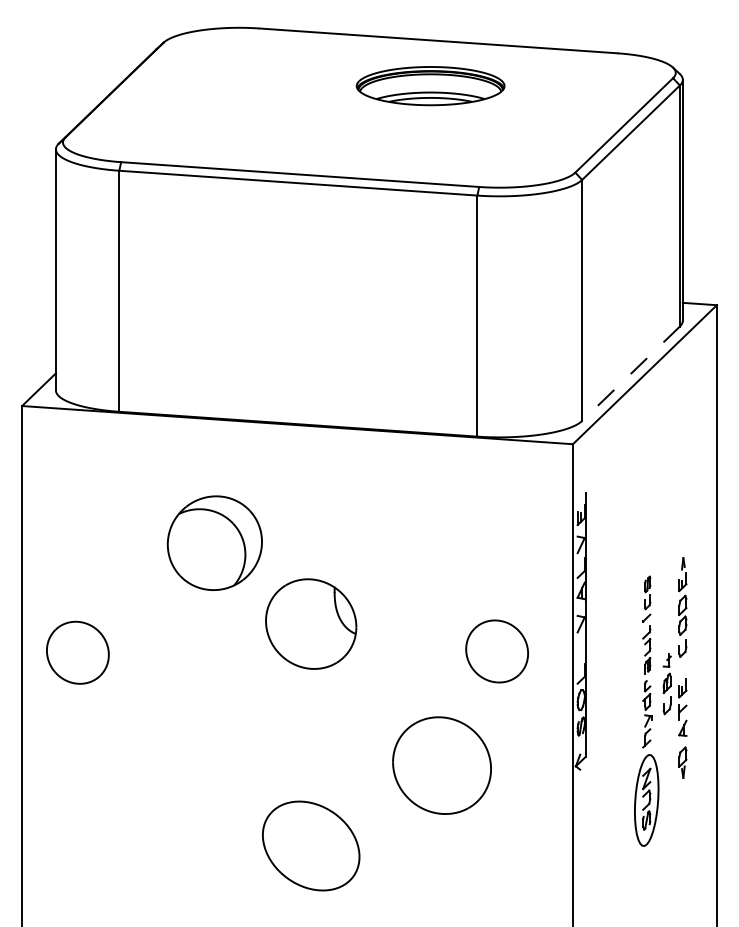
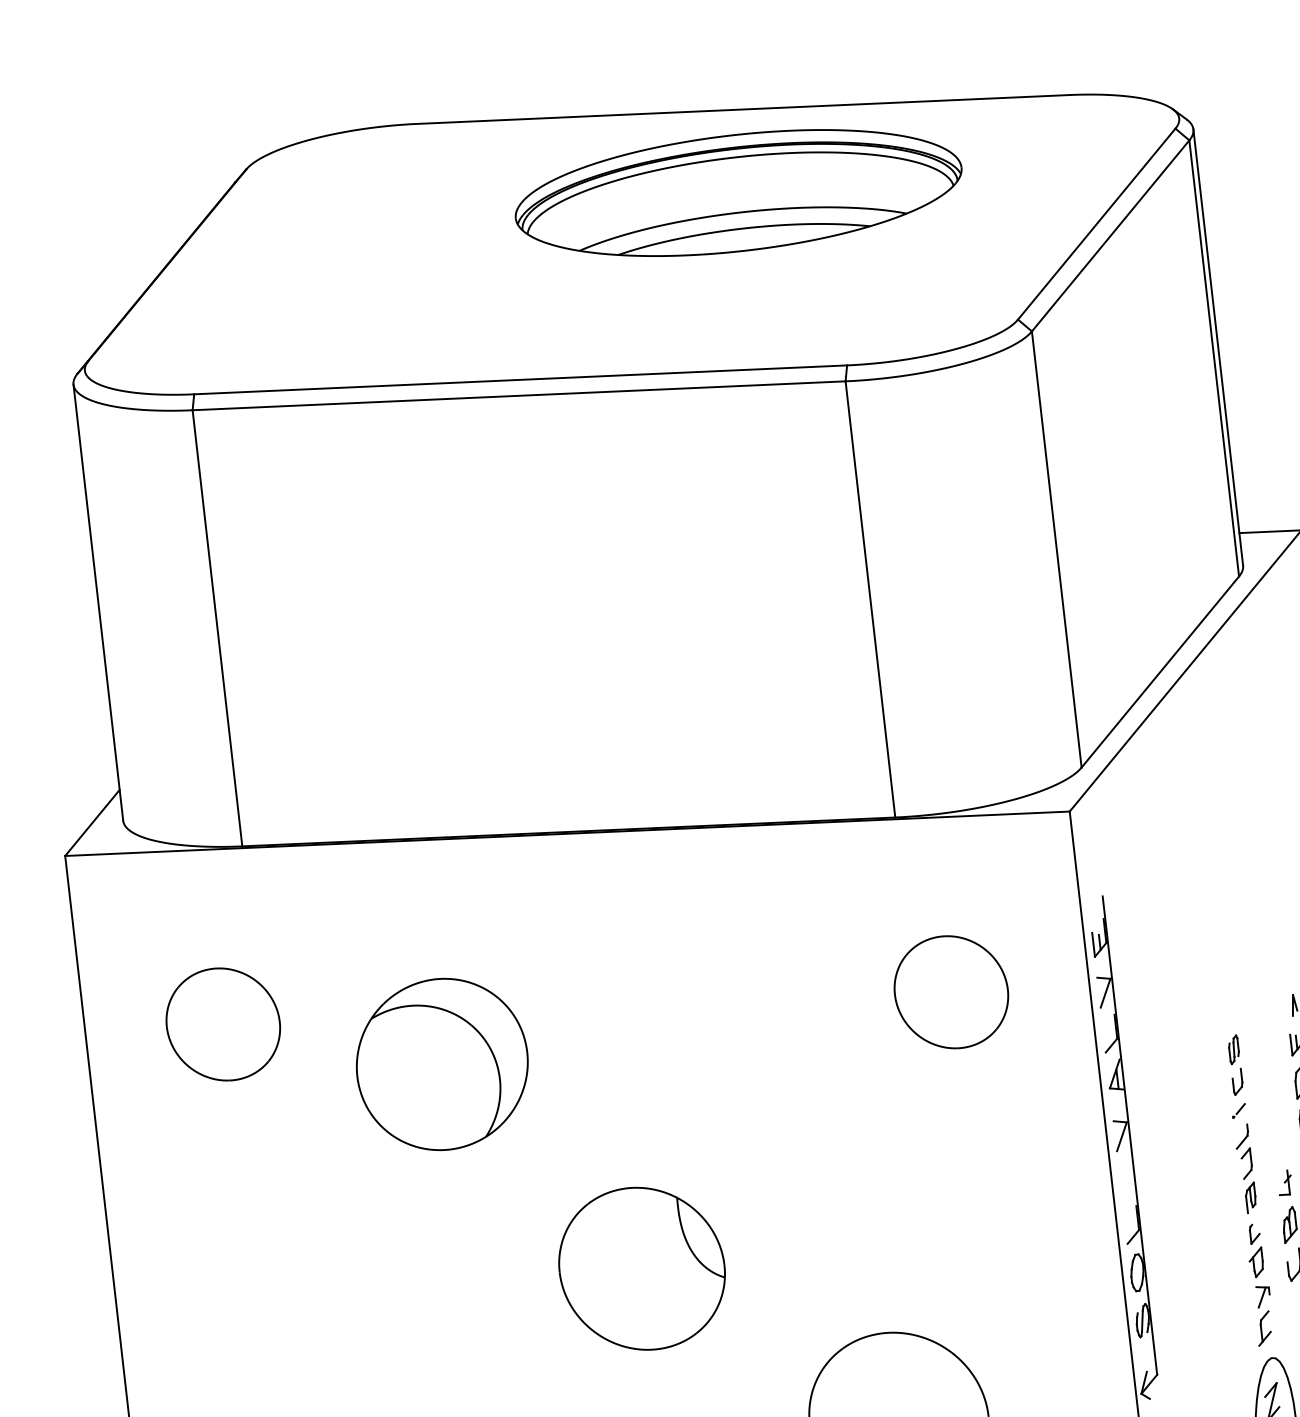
part: (430, 85) -> (738, 191), size x1.67
line: (631, 373) -> (1161, 671), dashed -> solid
part: (311, 623) -> (642, 1267), moved
part: (496, 651) -> (950, 992), moved
part: (77, 652) -> (222, 1024), moved

